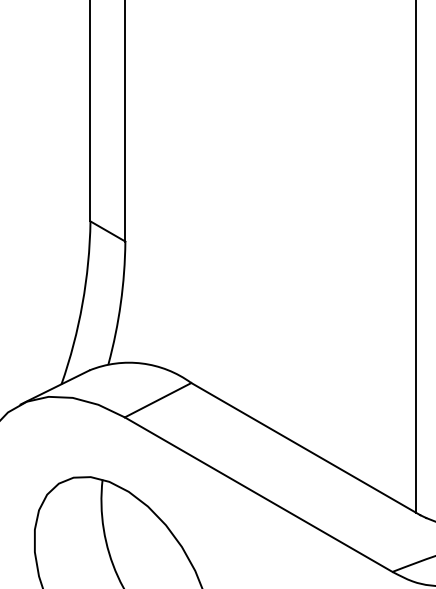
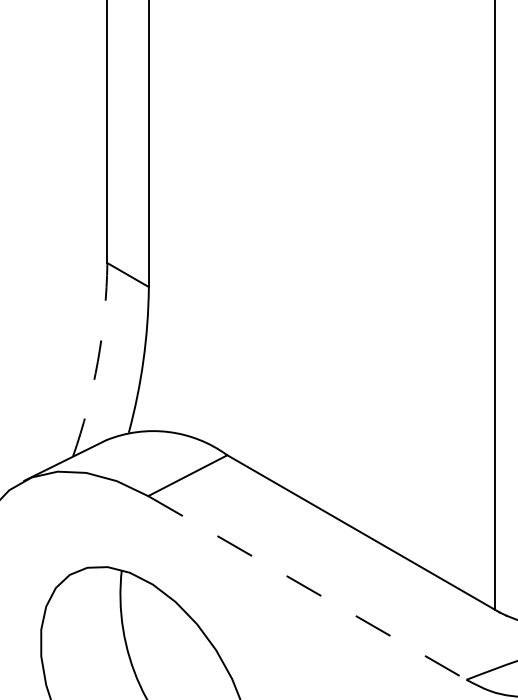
arc: (82, 304) -> (97, 361), solid -> dashed
line: (258, 494) -> (307, 587), solid -> dashed

